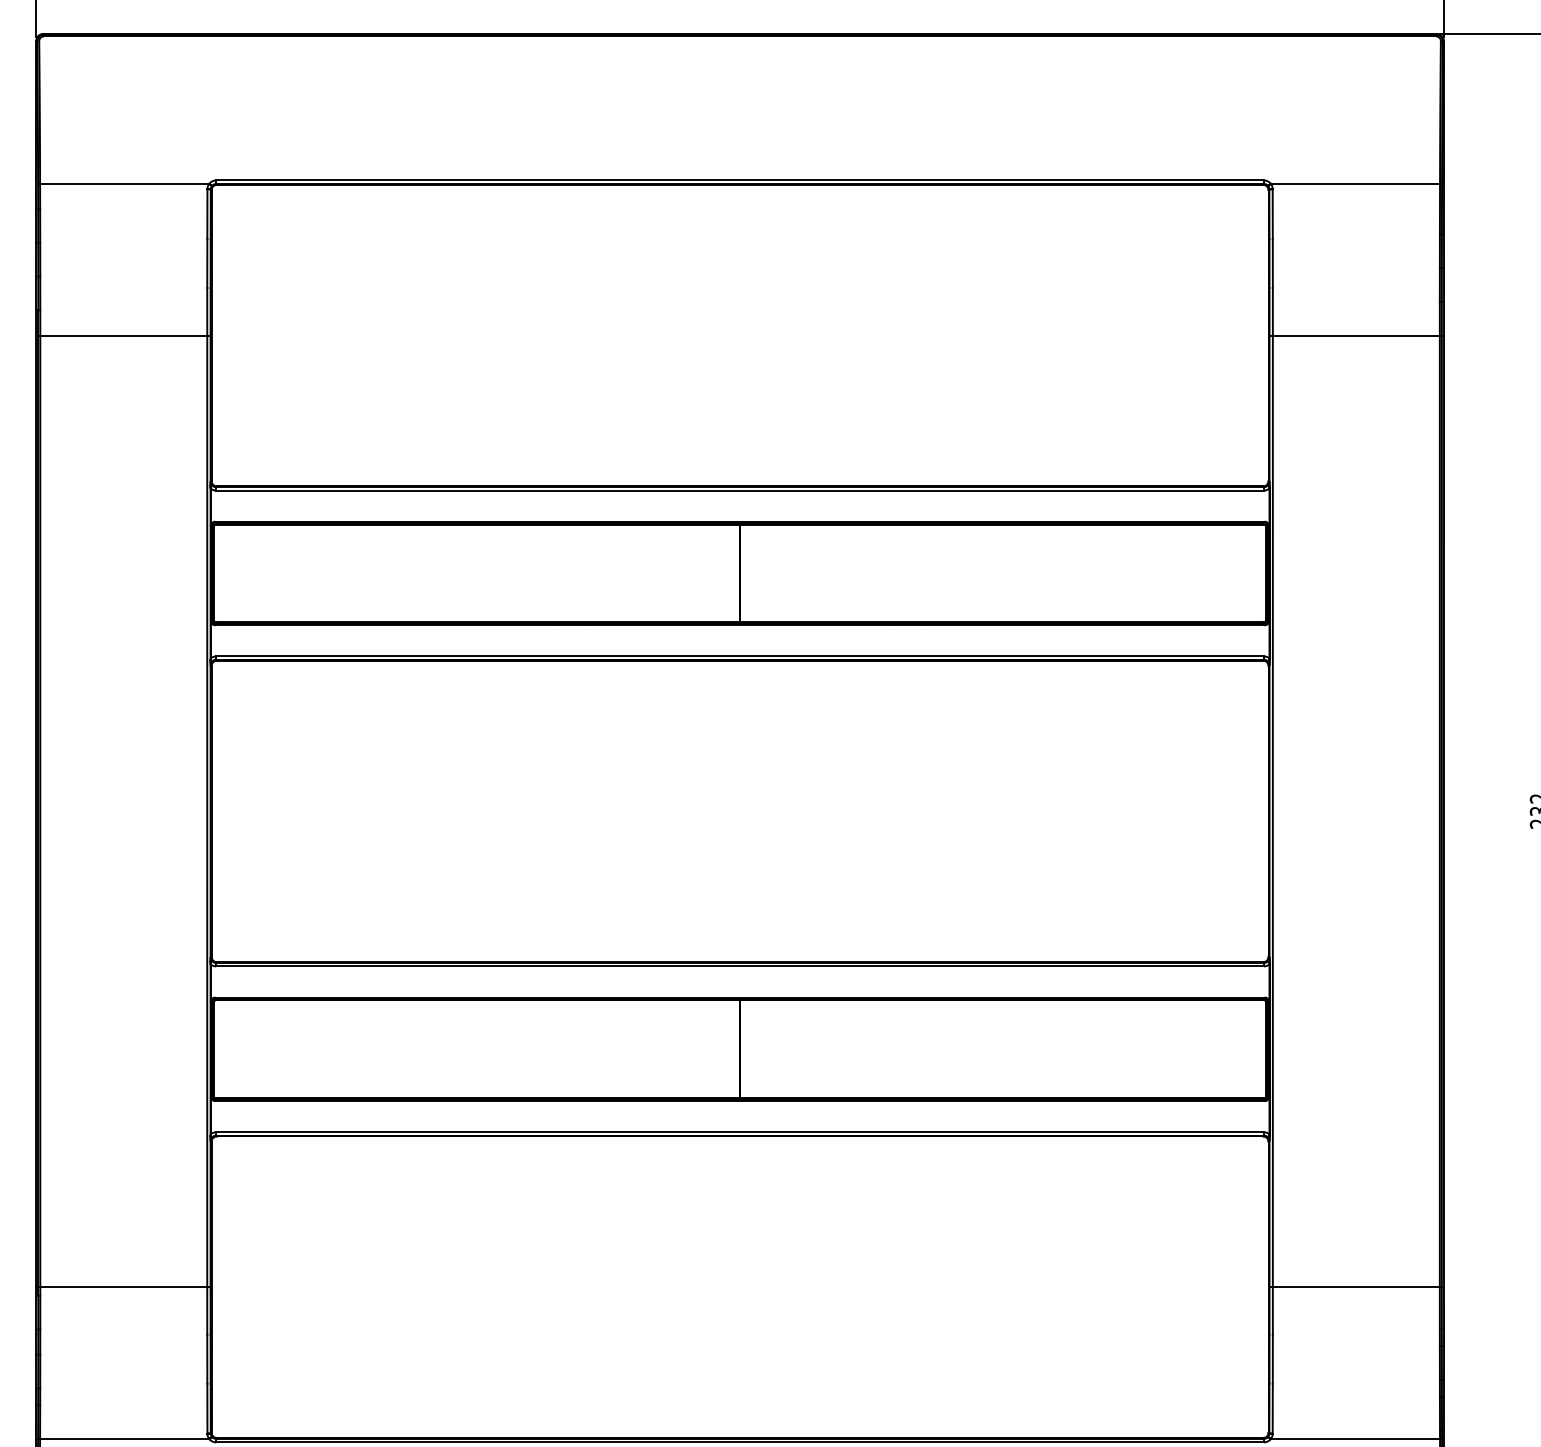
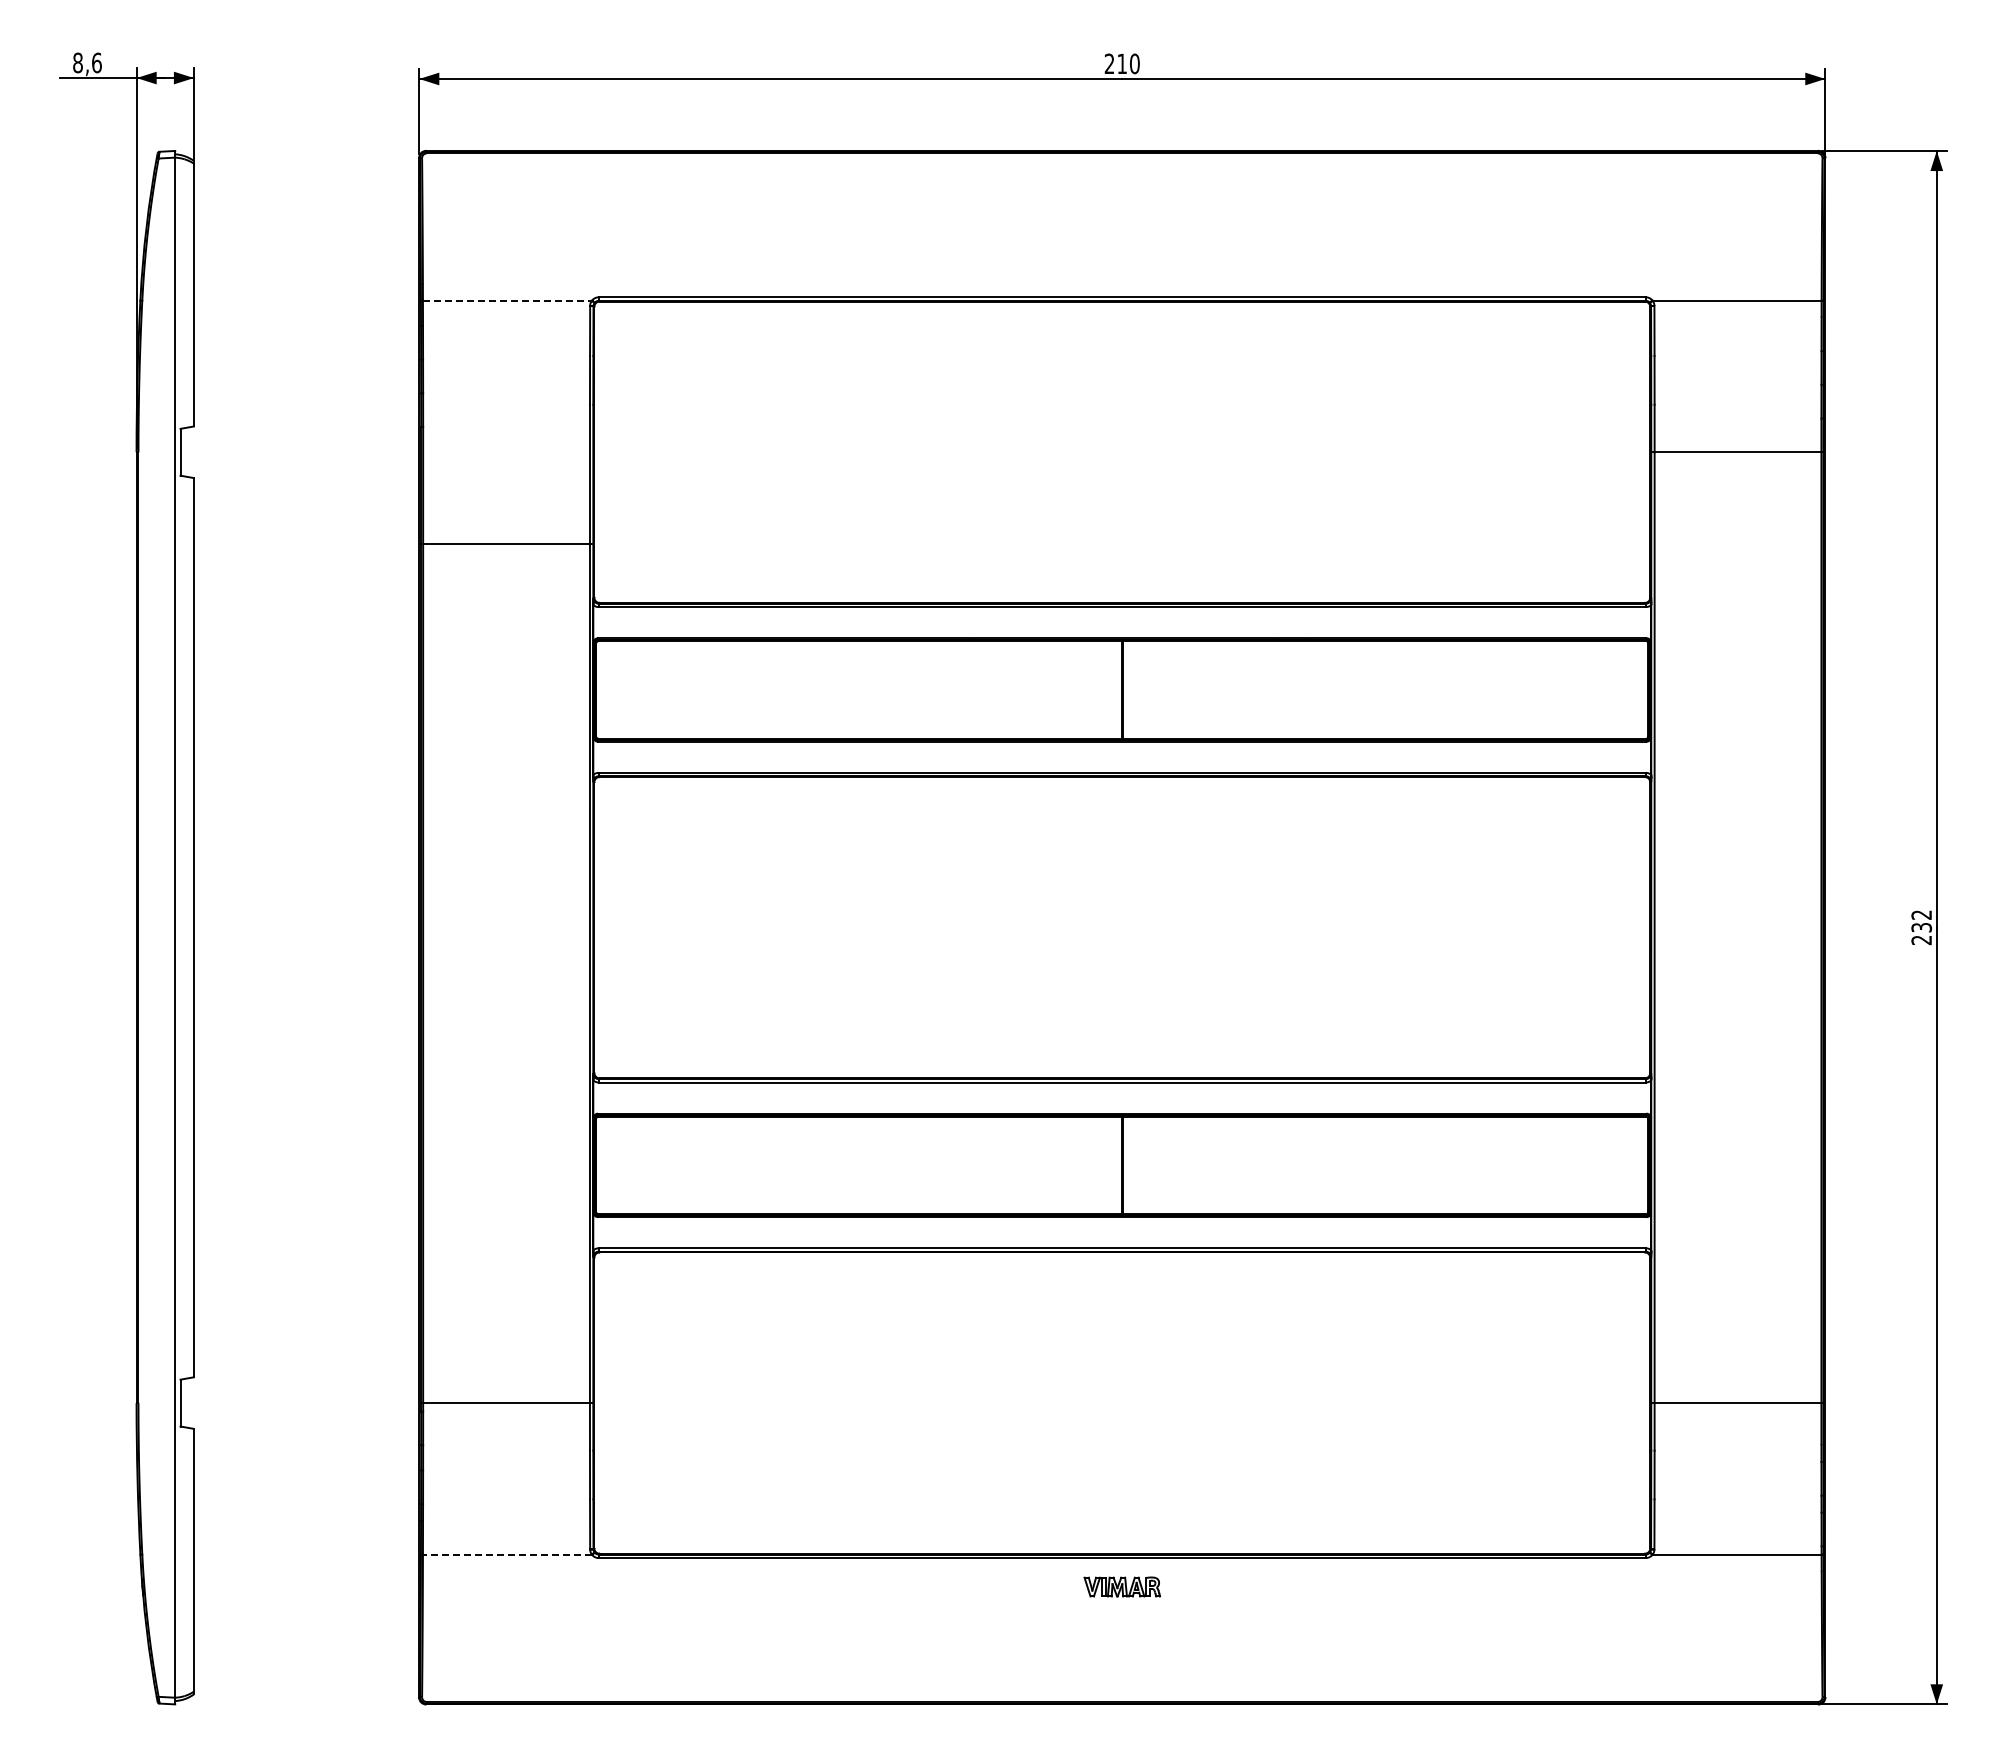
line: (124, 183) -> (507, 300), solid -> dashed
line: (124, 335) -> (507, 544), moved
line: (124, 1438) -> (507, 1554), solid -> dashed

